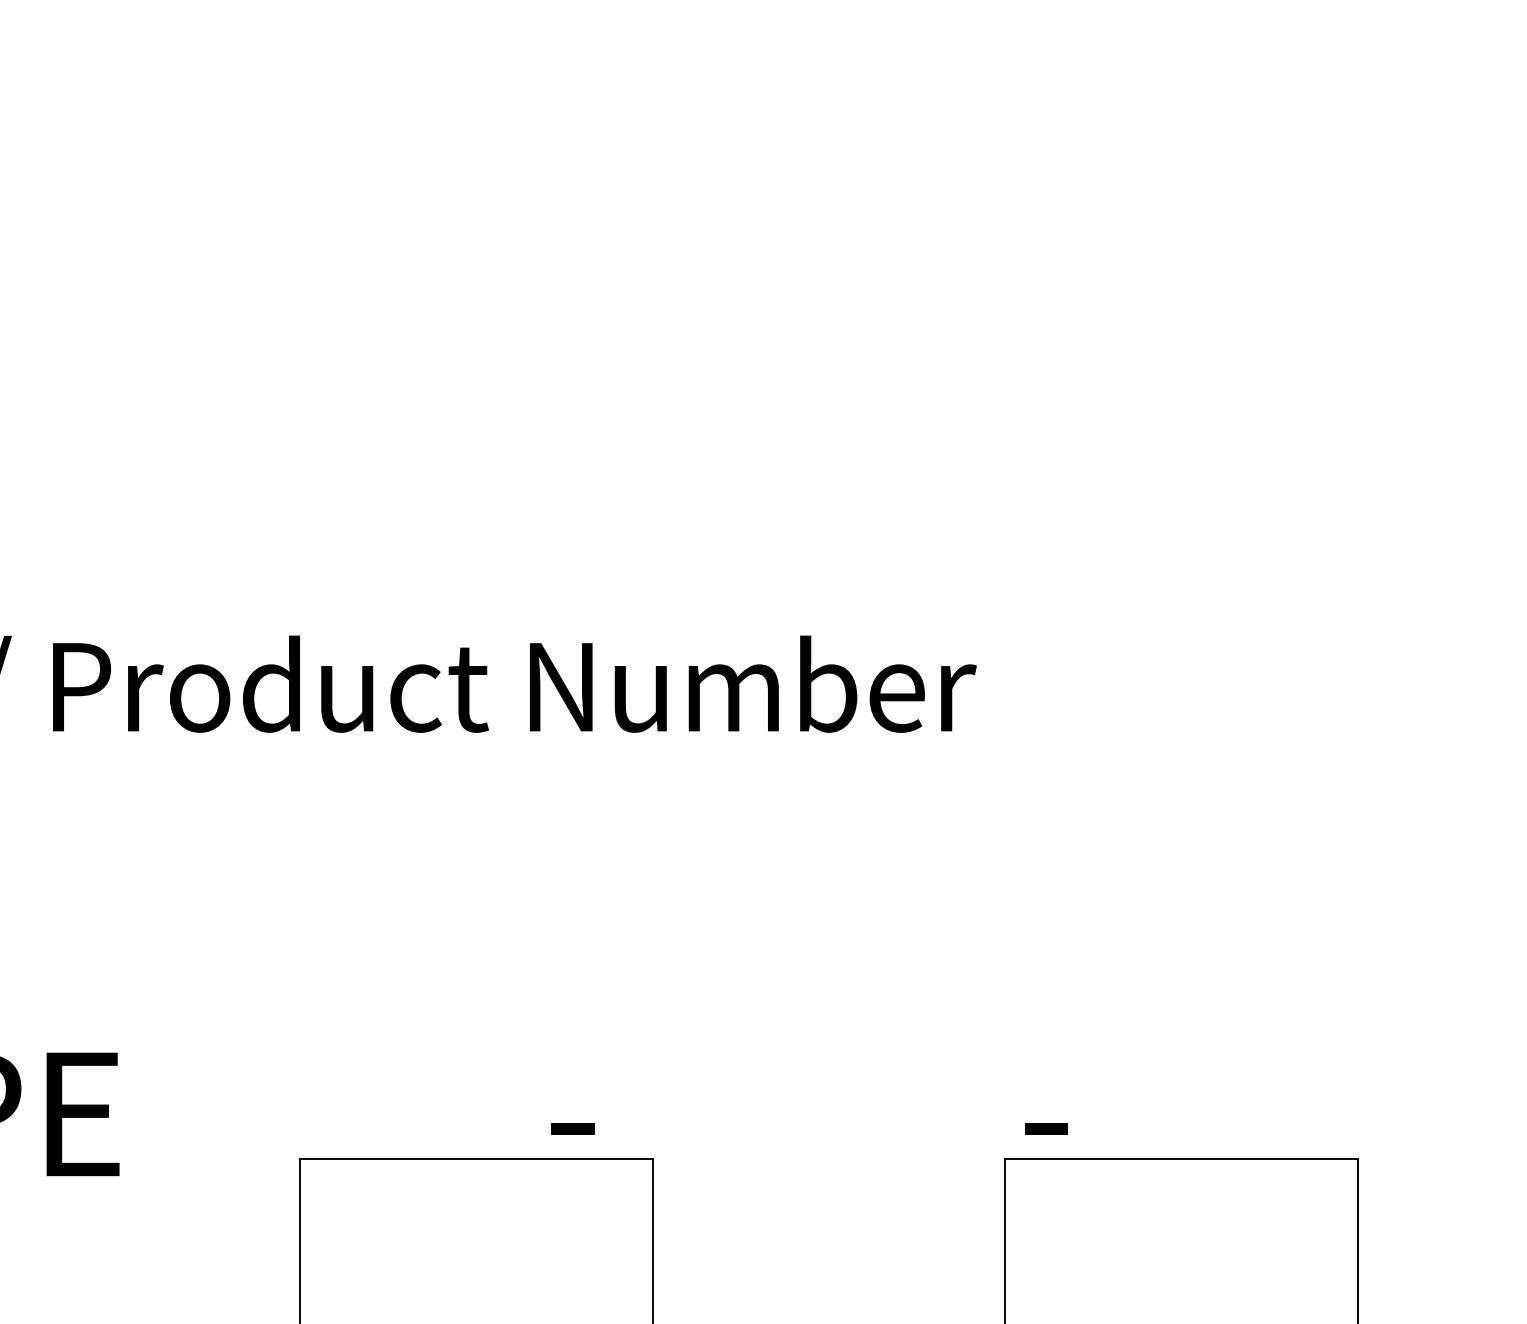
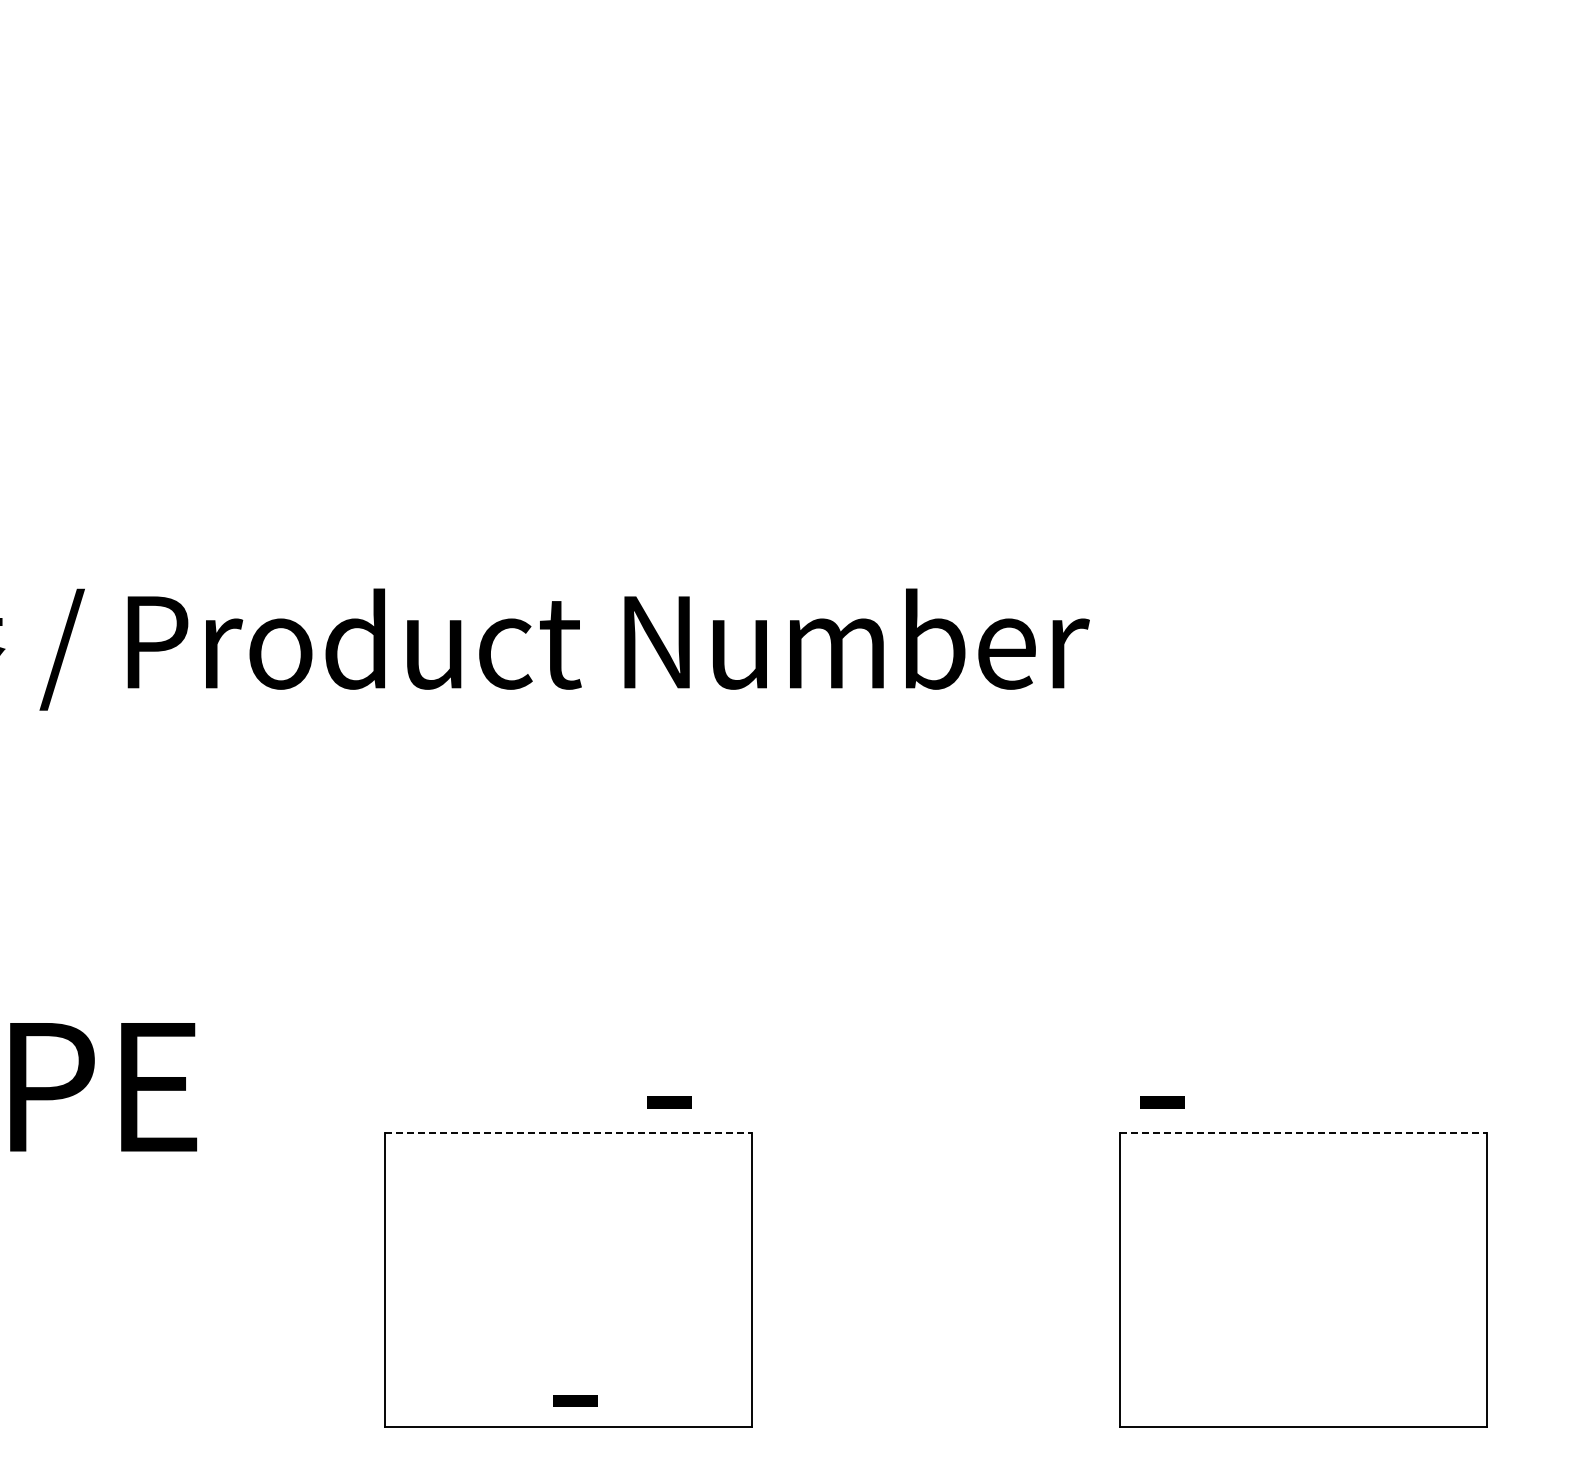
line: (476, 1158) -> (568, 1133), solid -> dashed
line: (1181, 1158) -> (1303, 1133), solid -> dashed

